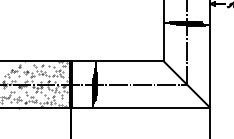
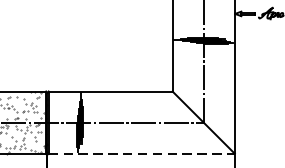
line: (140, 107) -> (141, 153), solid -> dashed

